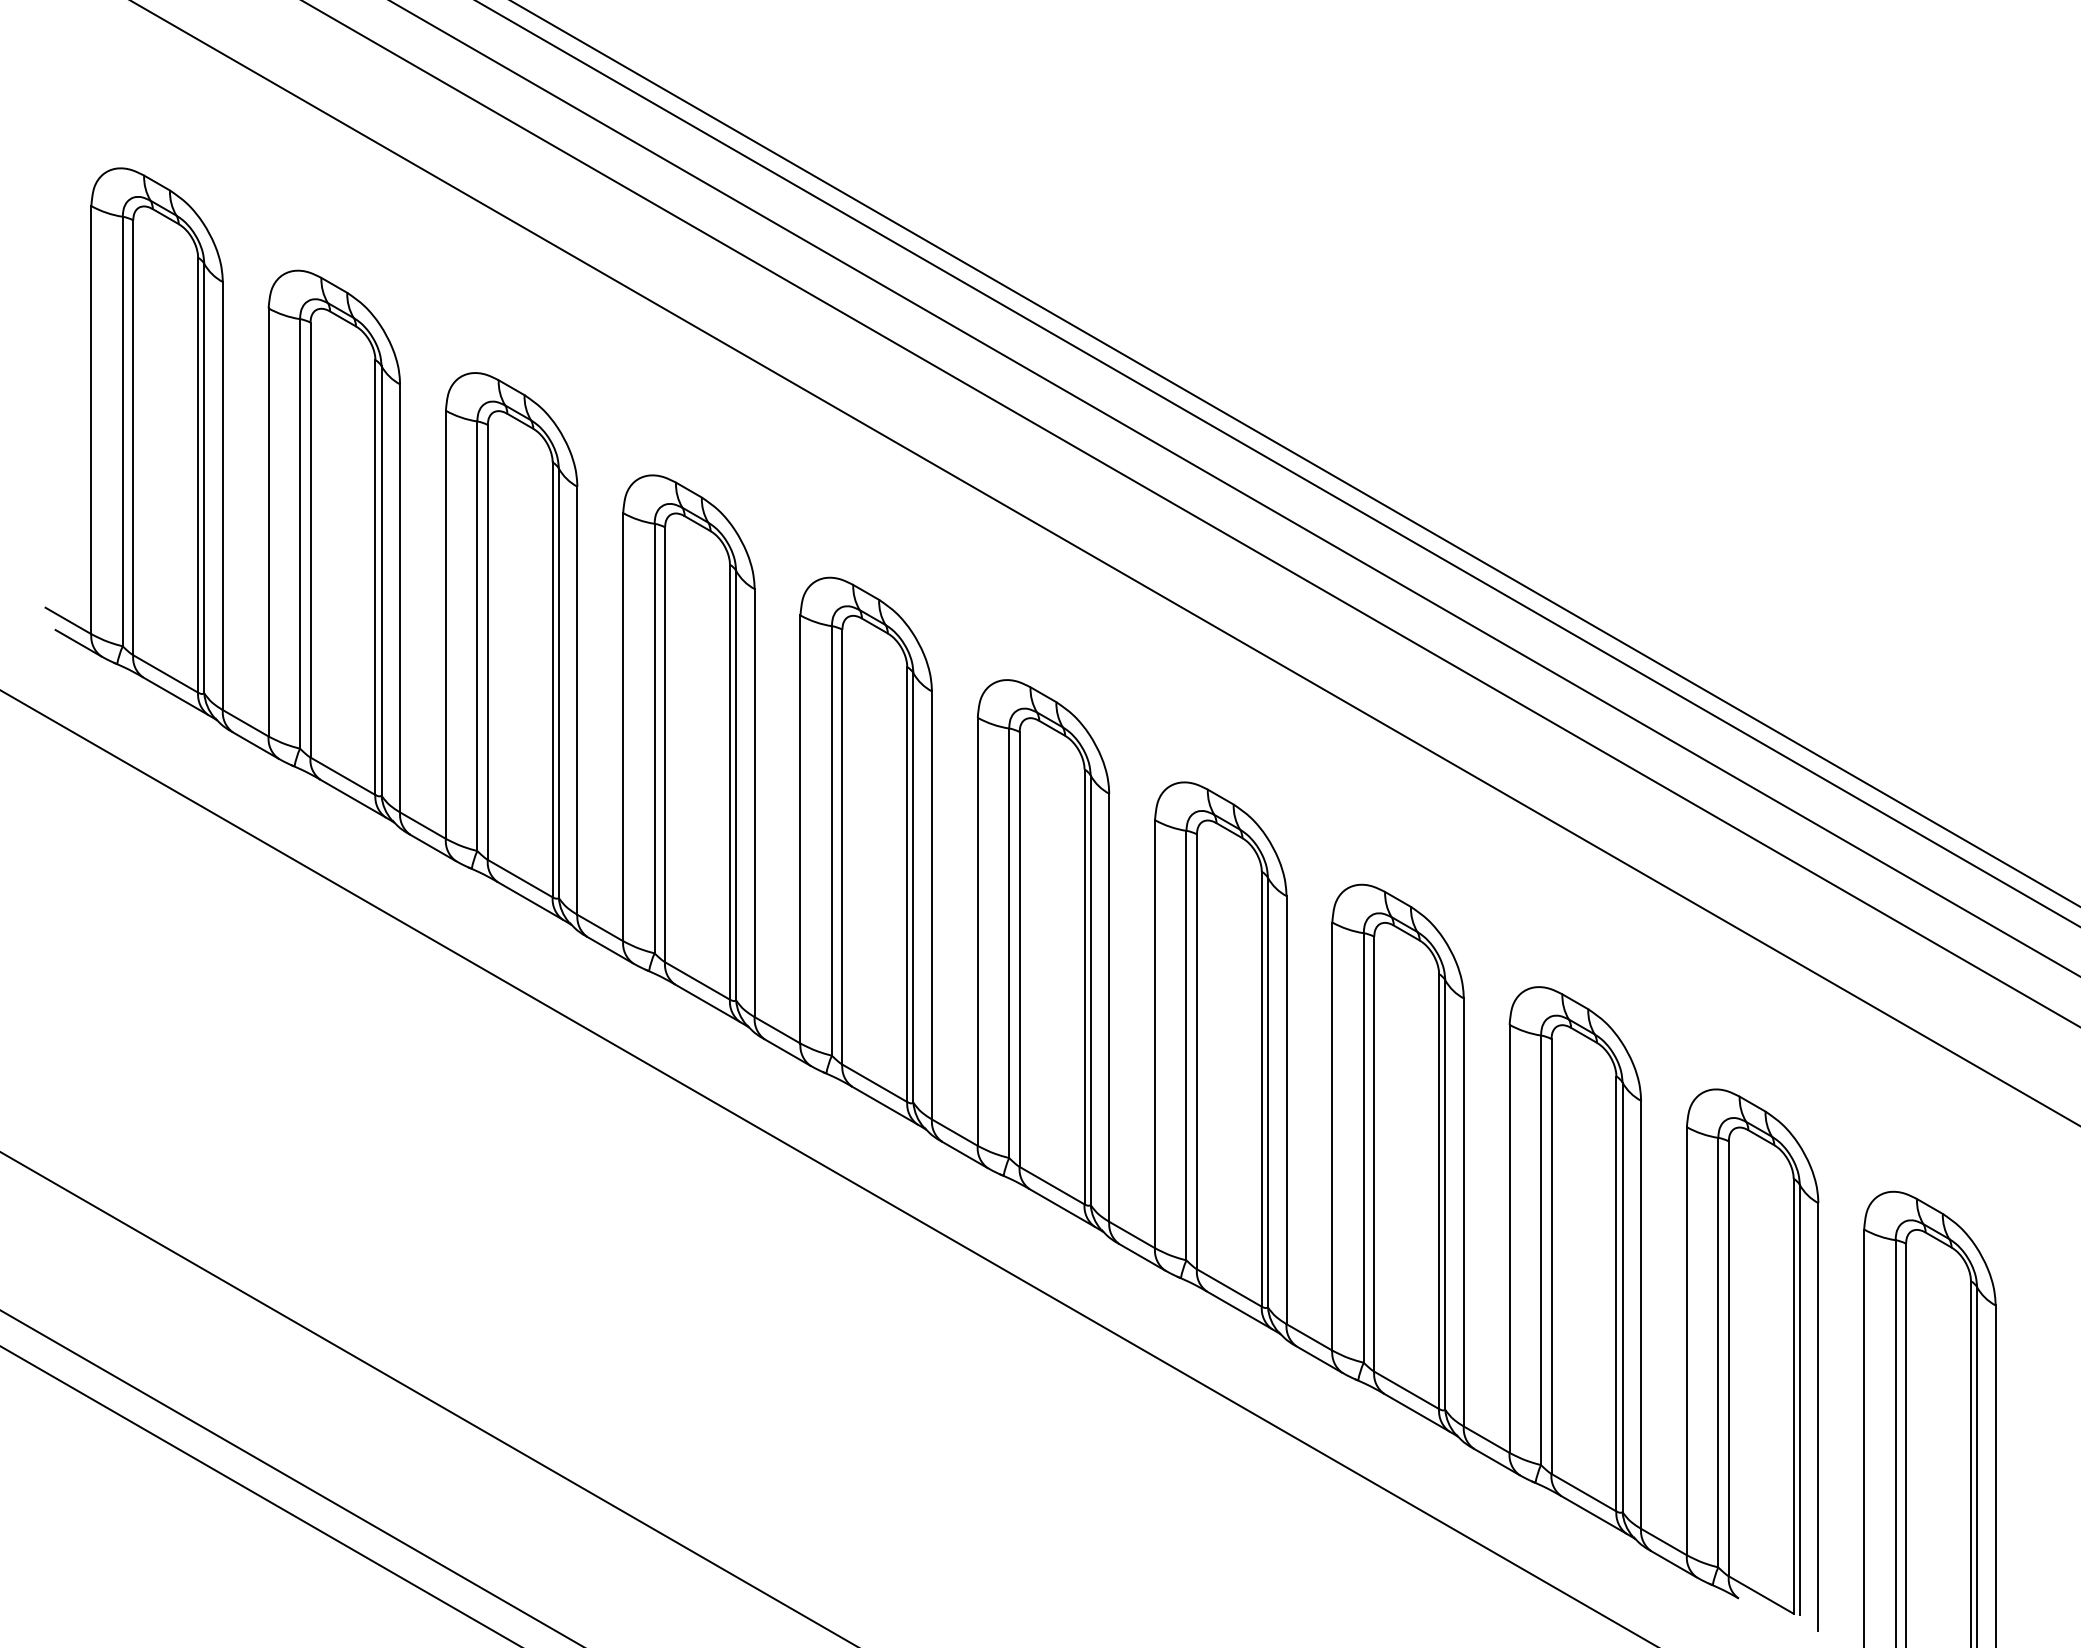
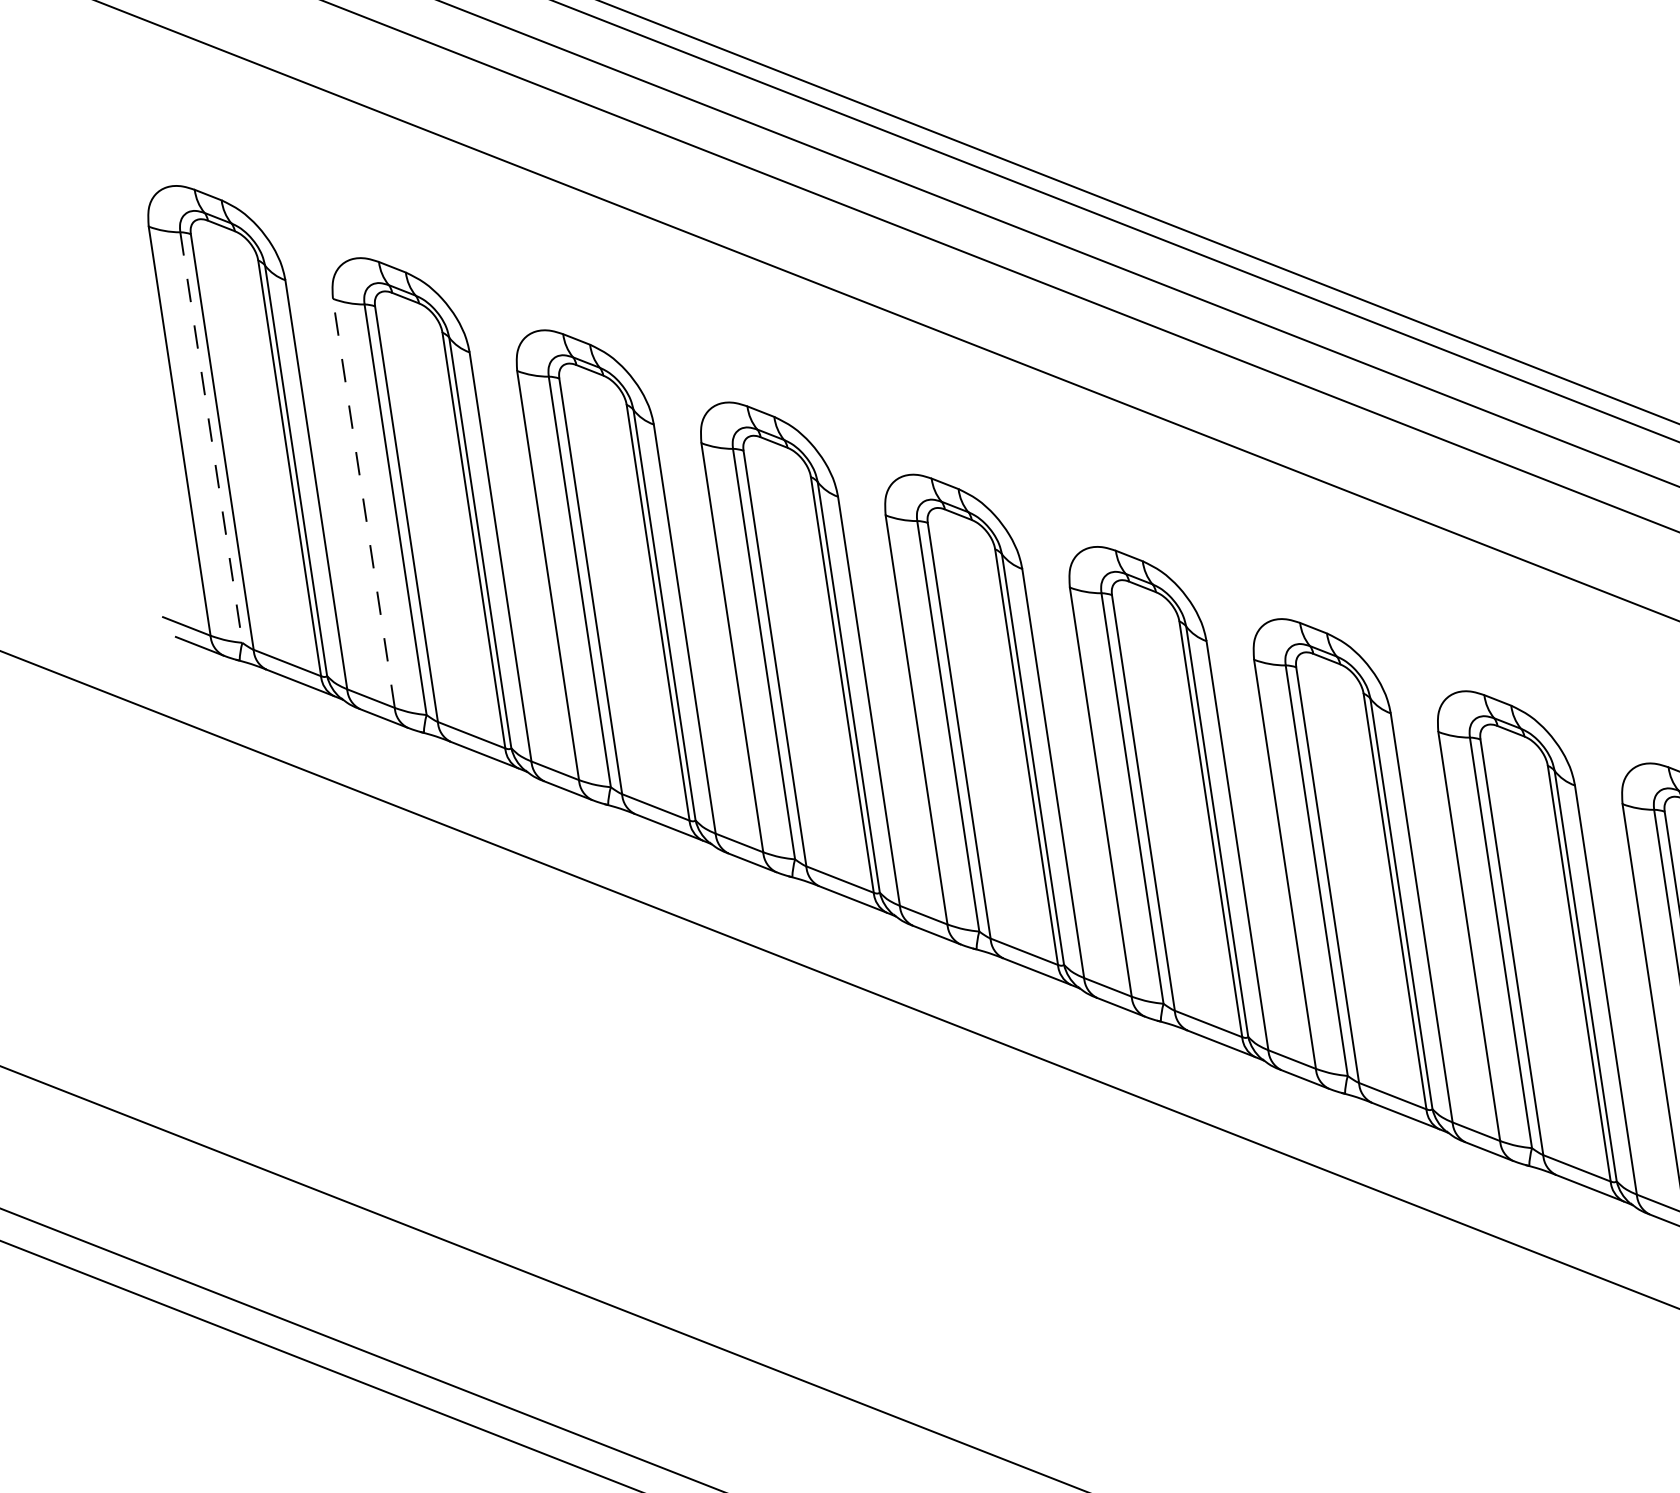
line: (122, 431) -> (211, 437), solid -> dashed
line: (268, 521) -> (363, 502), solid -> dashed

